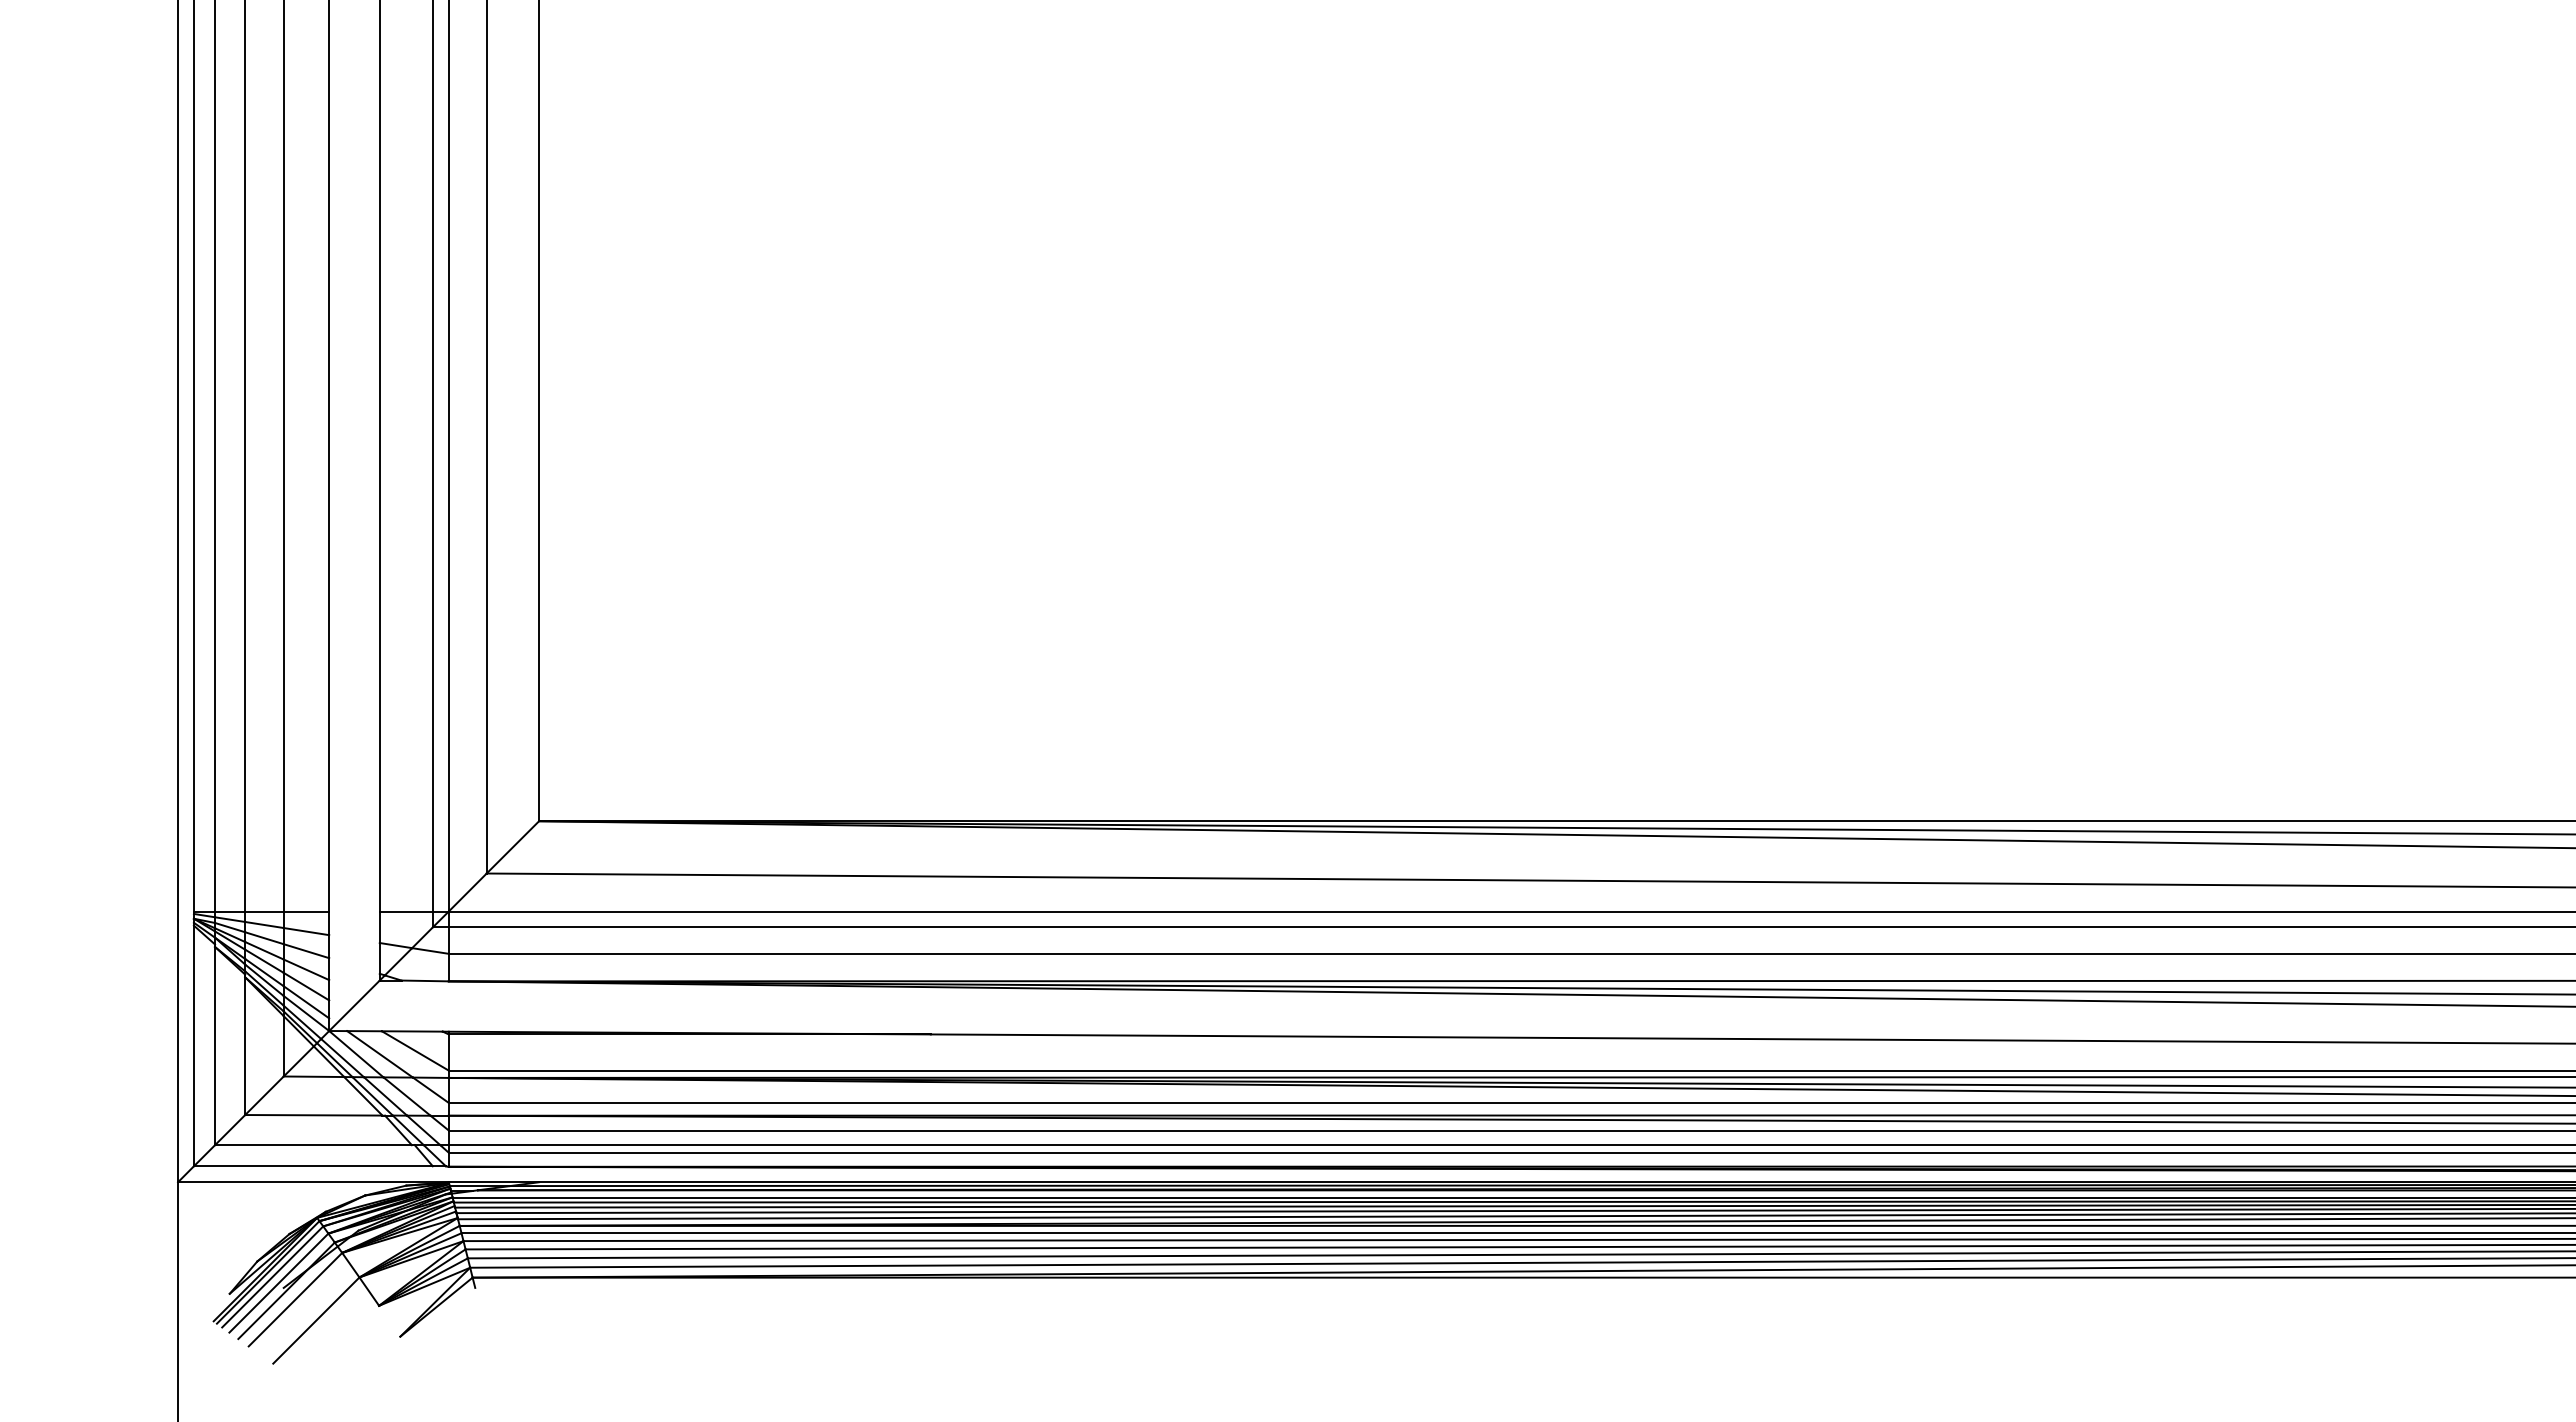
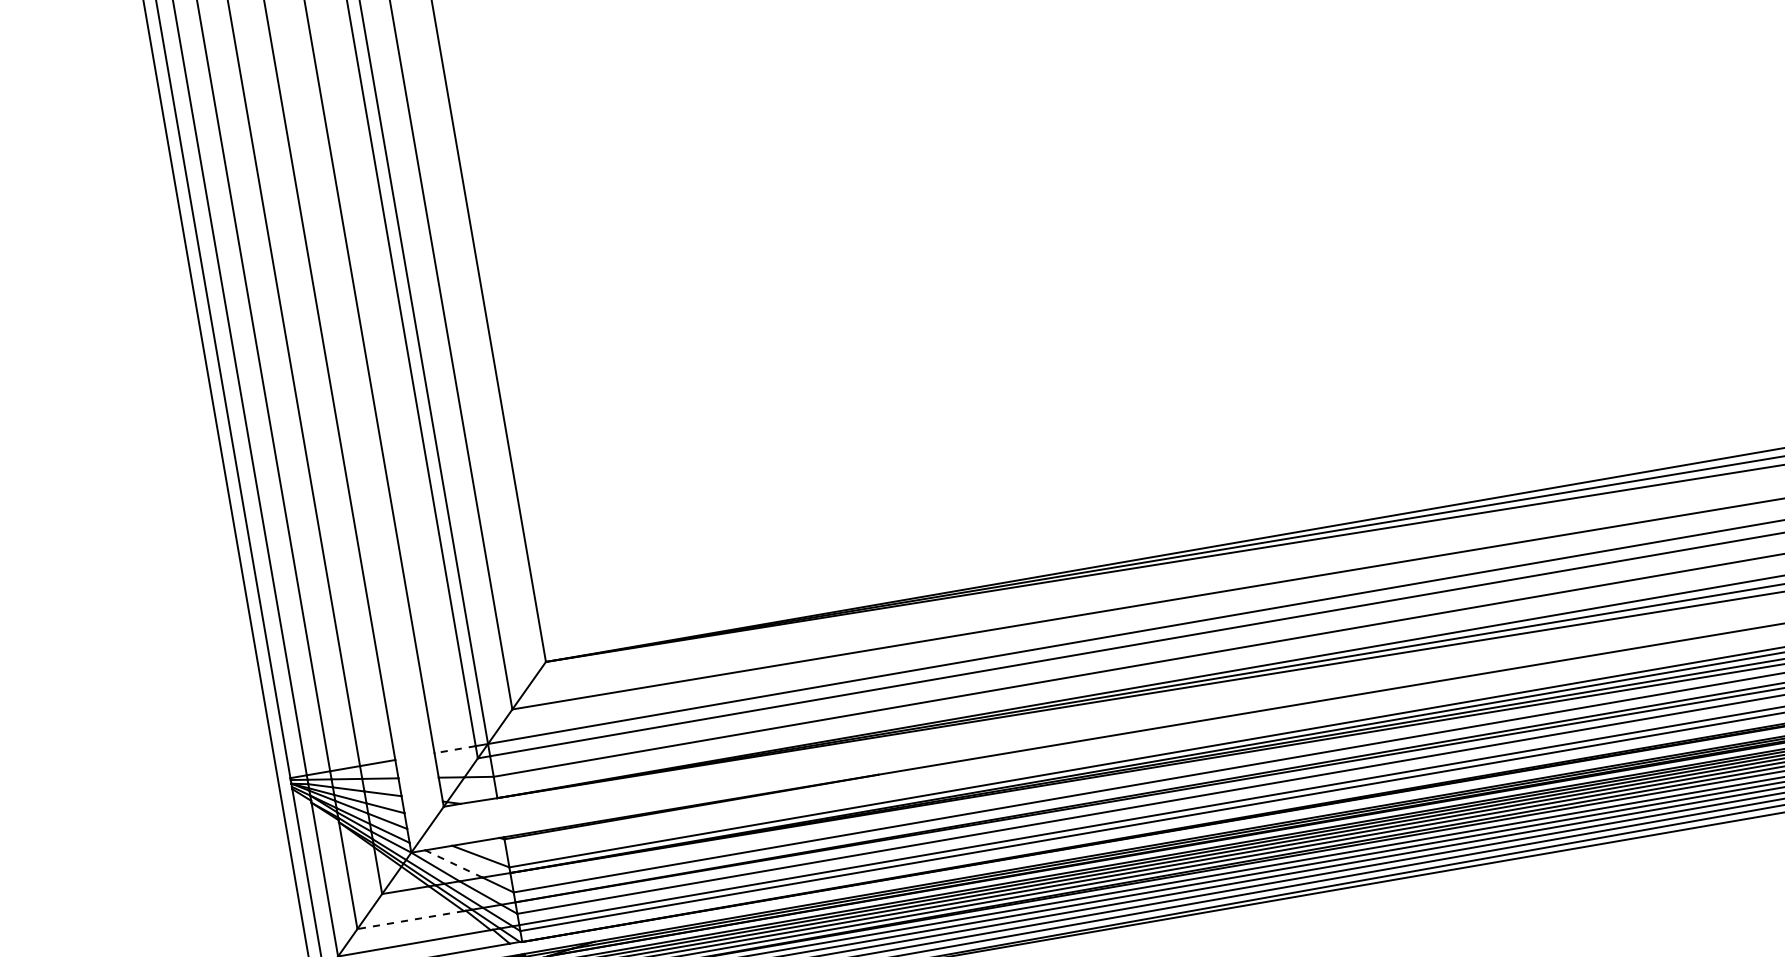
line: (406, 911) -> (455, 749), solid -> dashed
line: (379, 1054) -> (453, 864), solid -> dashed
line: (313, 1115) -> (410, 920), solid -> dashed

